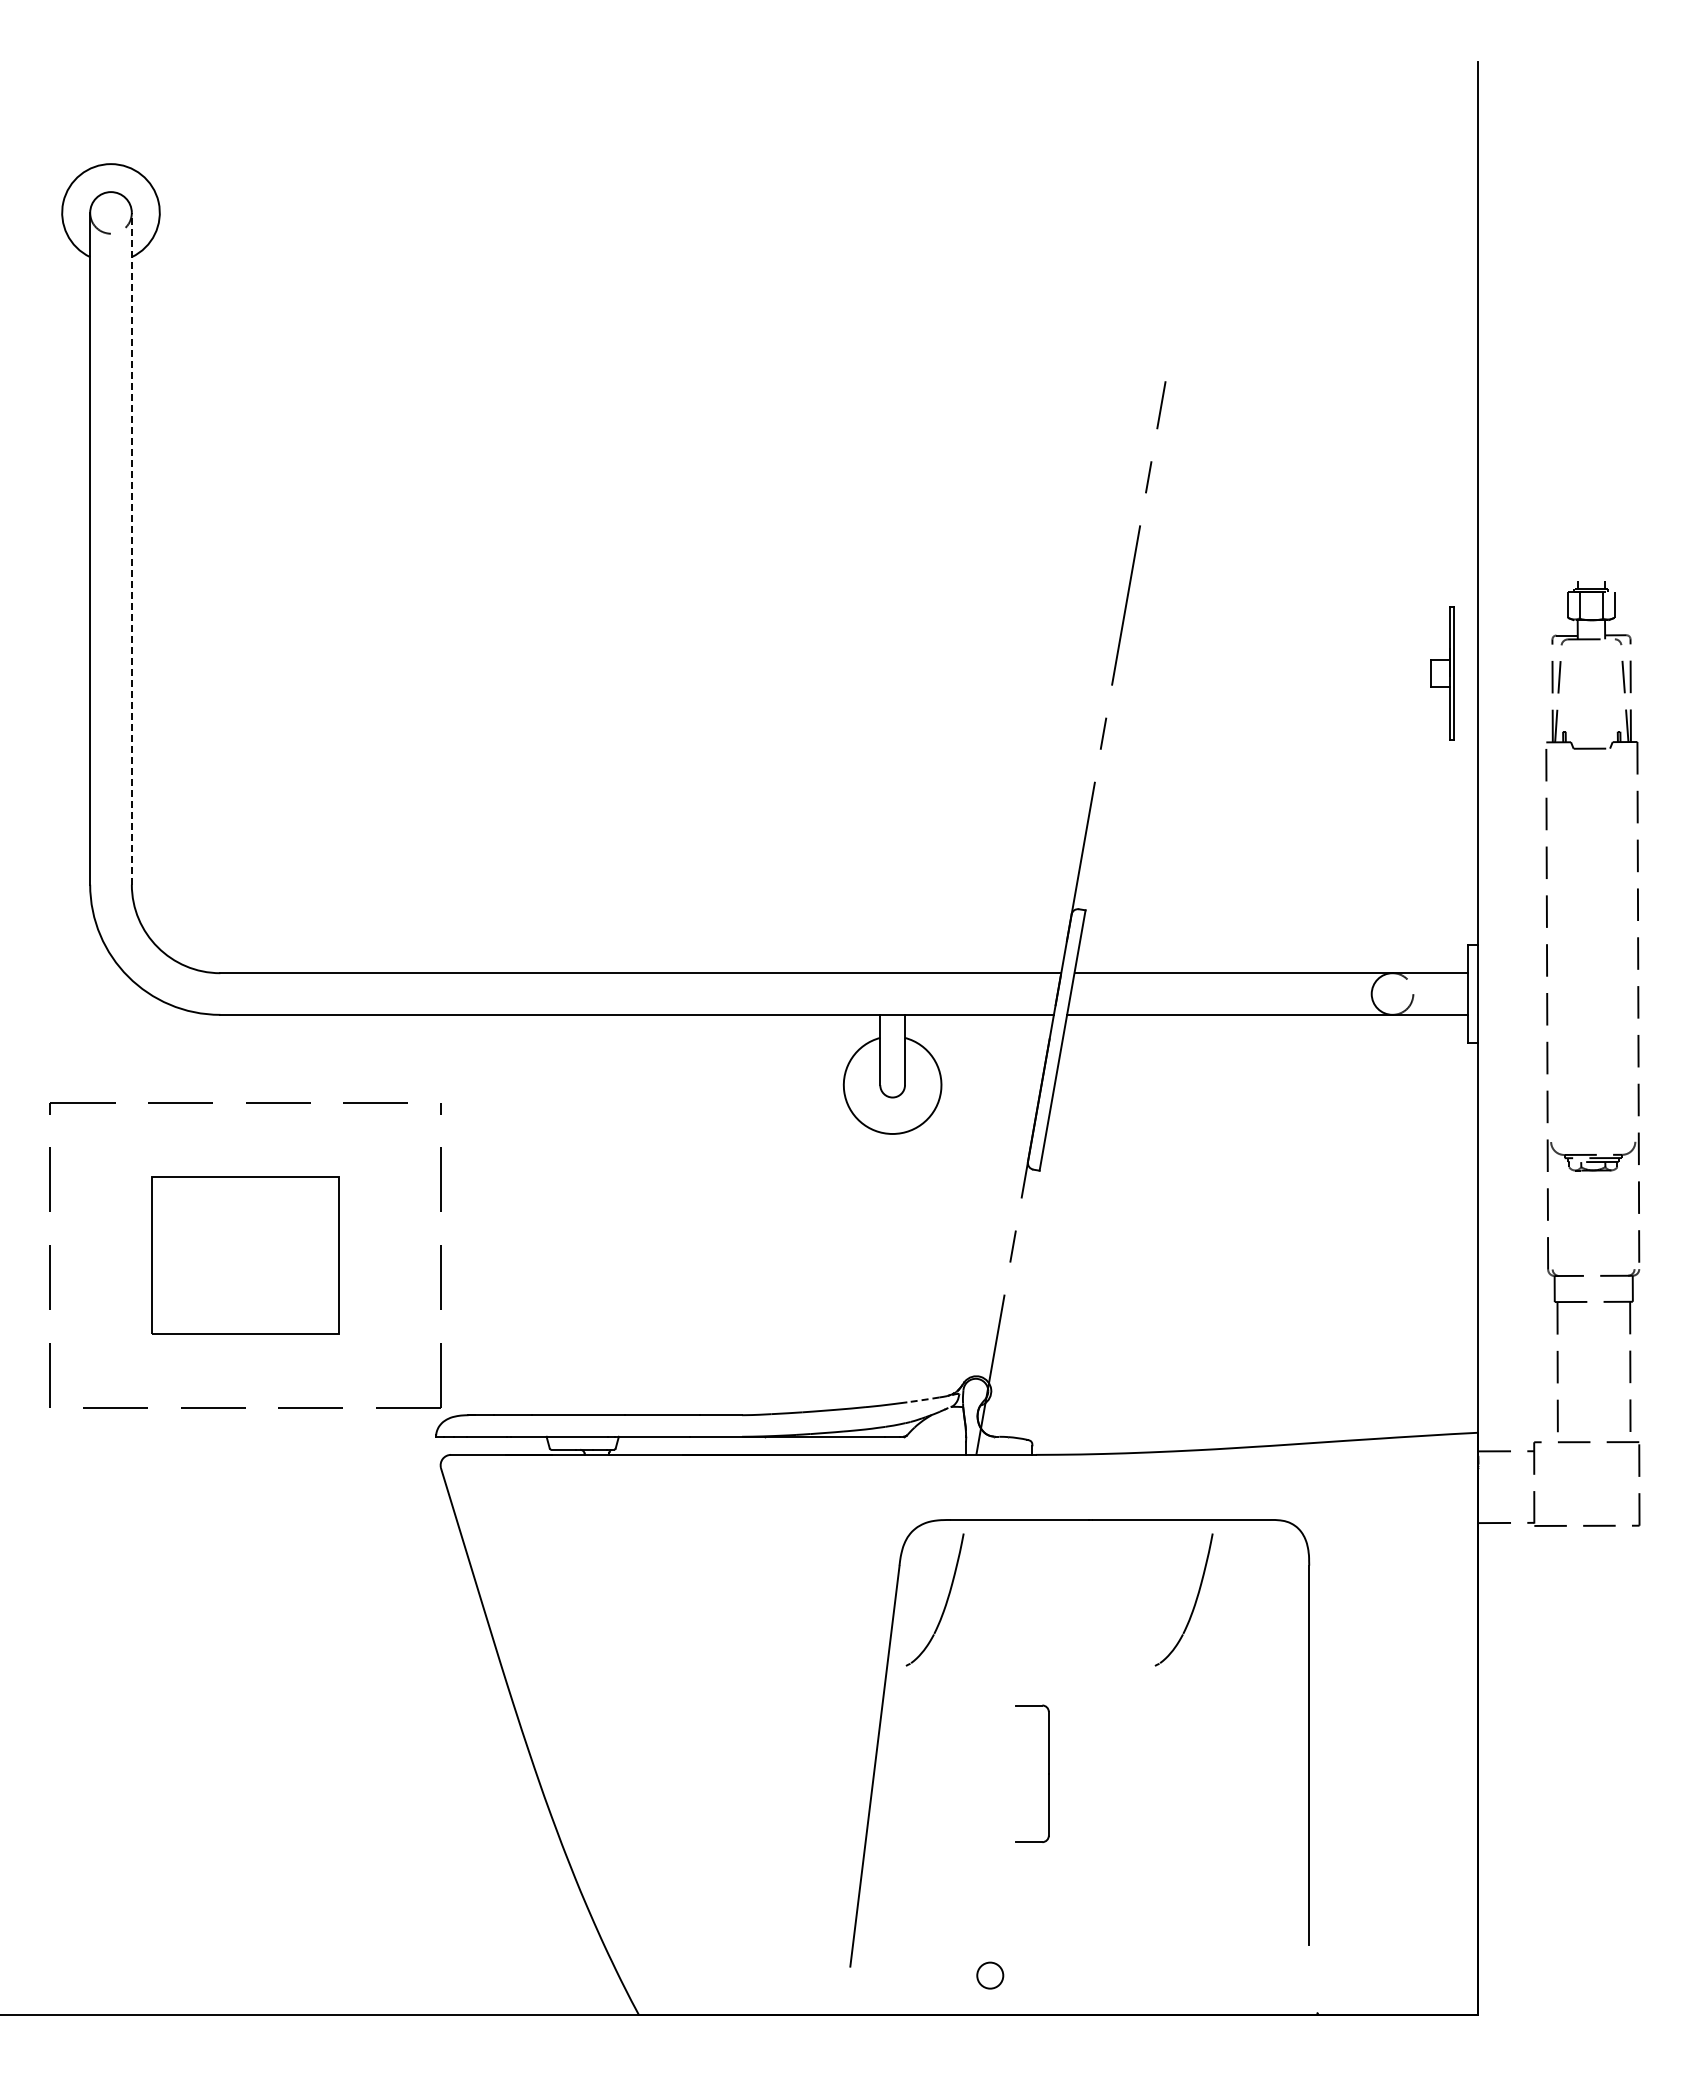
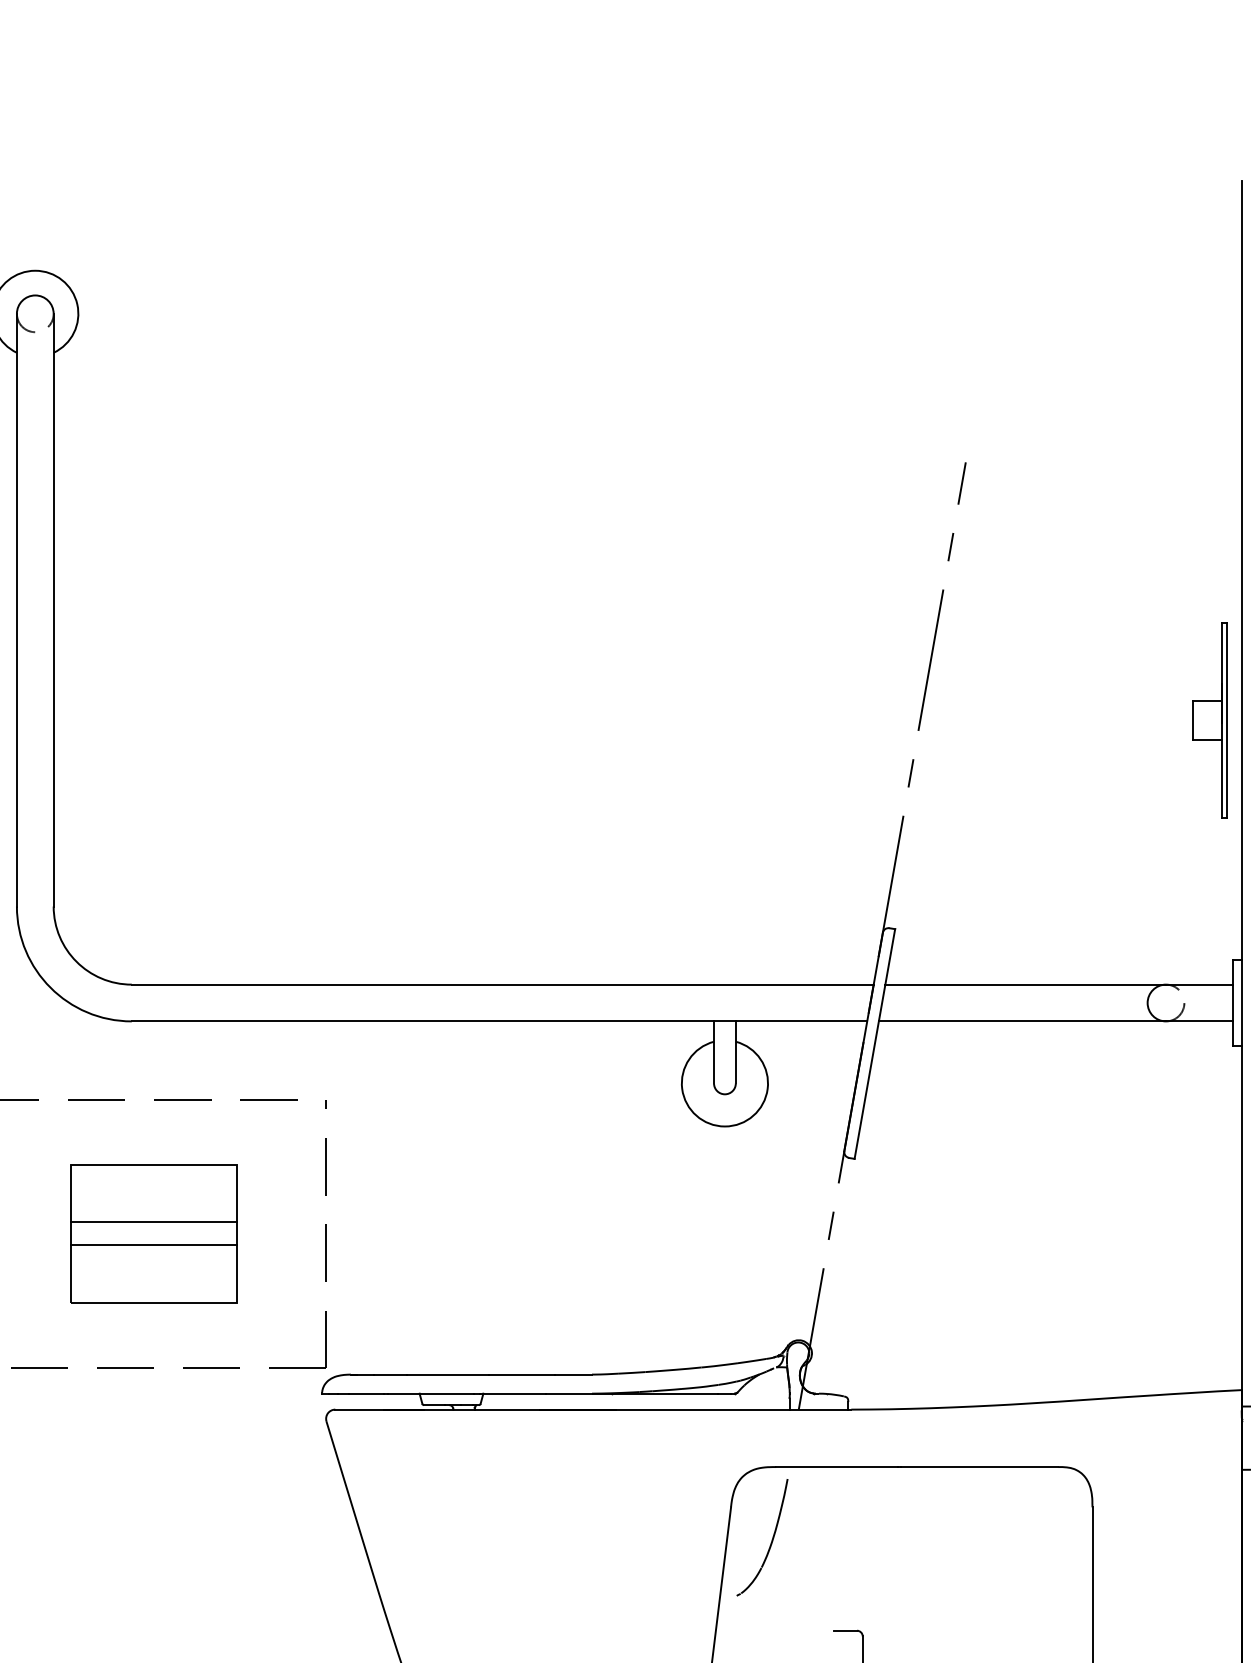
line: (131, 548) -> (53, 609), dashed -> solid
part: (1442, 673) -> (1210, 720), size x1.67
line: (245, 1242) -> (153, 1222), added
line: (245, 1268) -> (153, 1245), added
line: (923, 1400) -> (752, 1361), dashed -> solid
part: (1194, 1602) -> (991, 1539), removed

